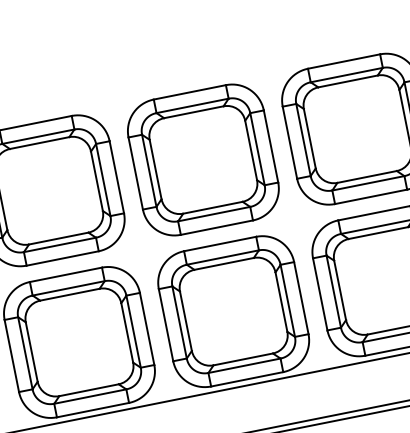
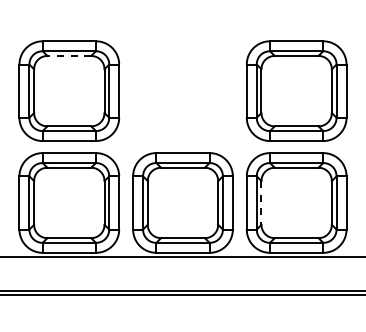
line: (39, 142) -> (69, 55), solid -> dashed
part: (202, 159) -> (182, 90), removed
line: (340, 289) -> (261, 202), solid -> dashed

